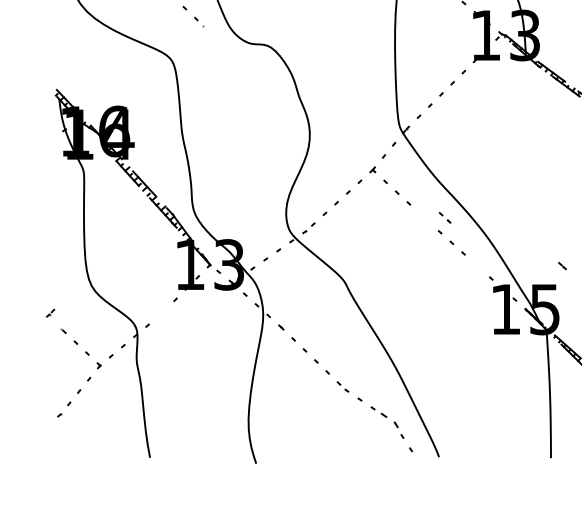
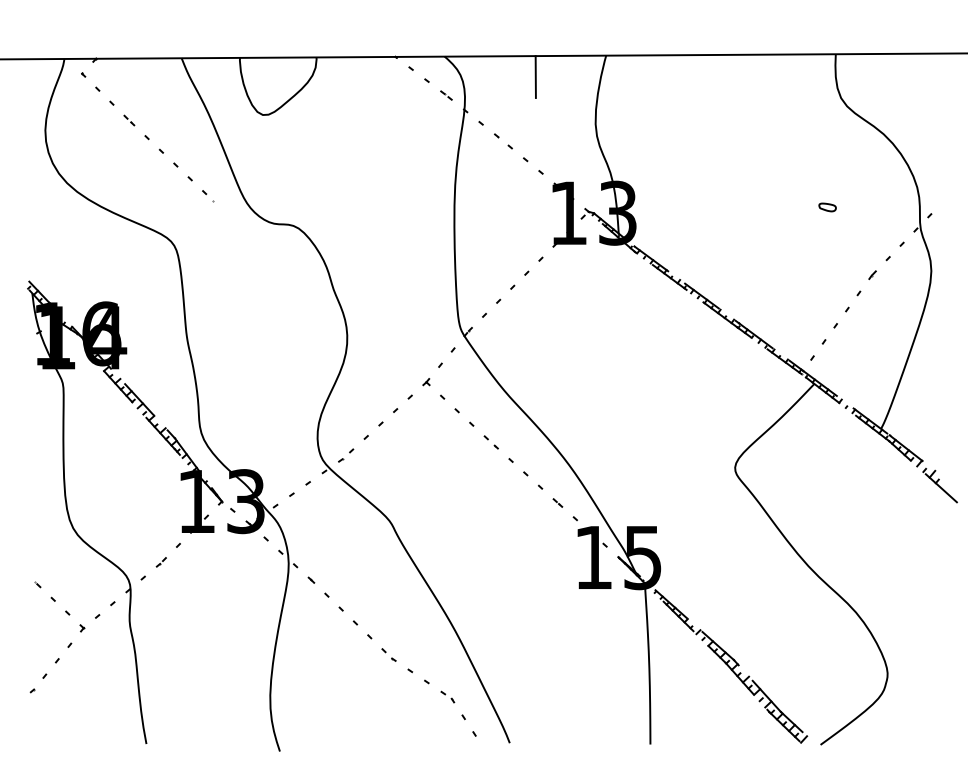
part: (444, 217) -> (490, 442), moved
line: (562, 265) -> (557, 502), moved
part: (49, 313) -> (160, 562), moved
part: (389, 419) -> (447, 696), size x0.62

